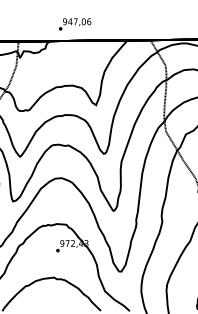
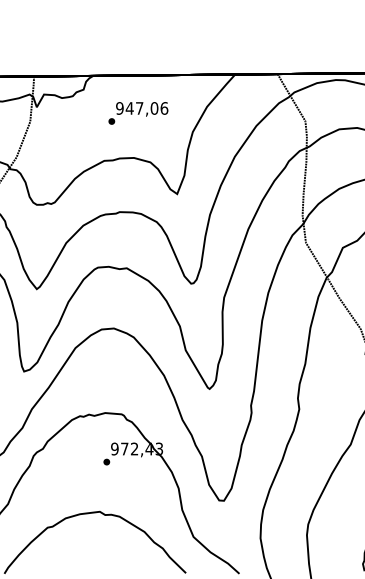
text: (75, 24) -> (139, 113), moved

